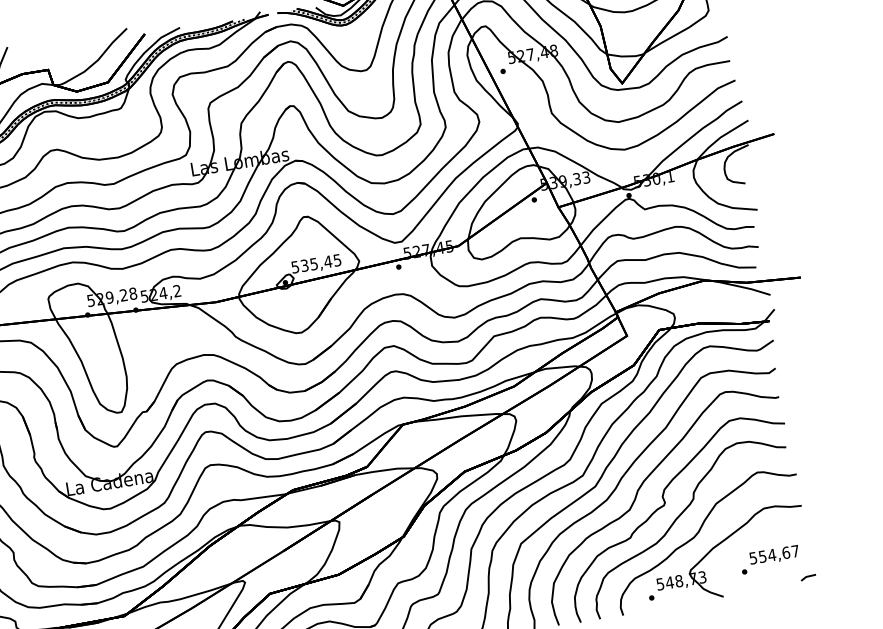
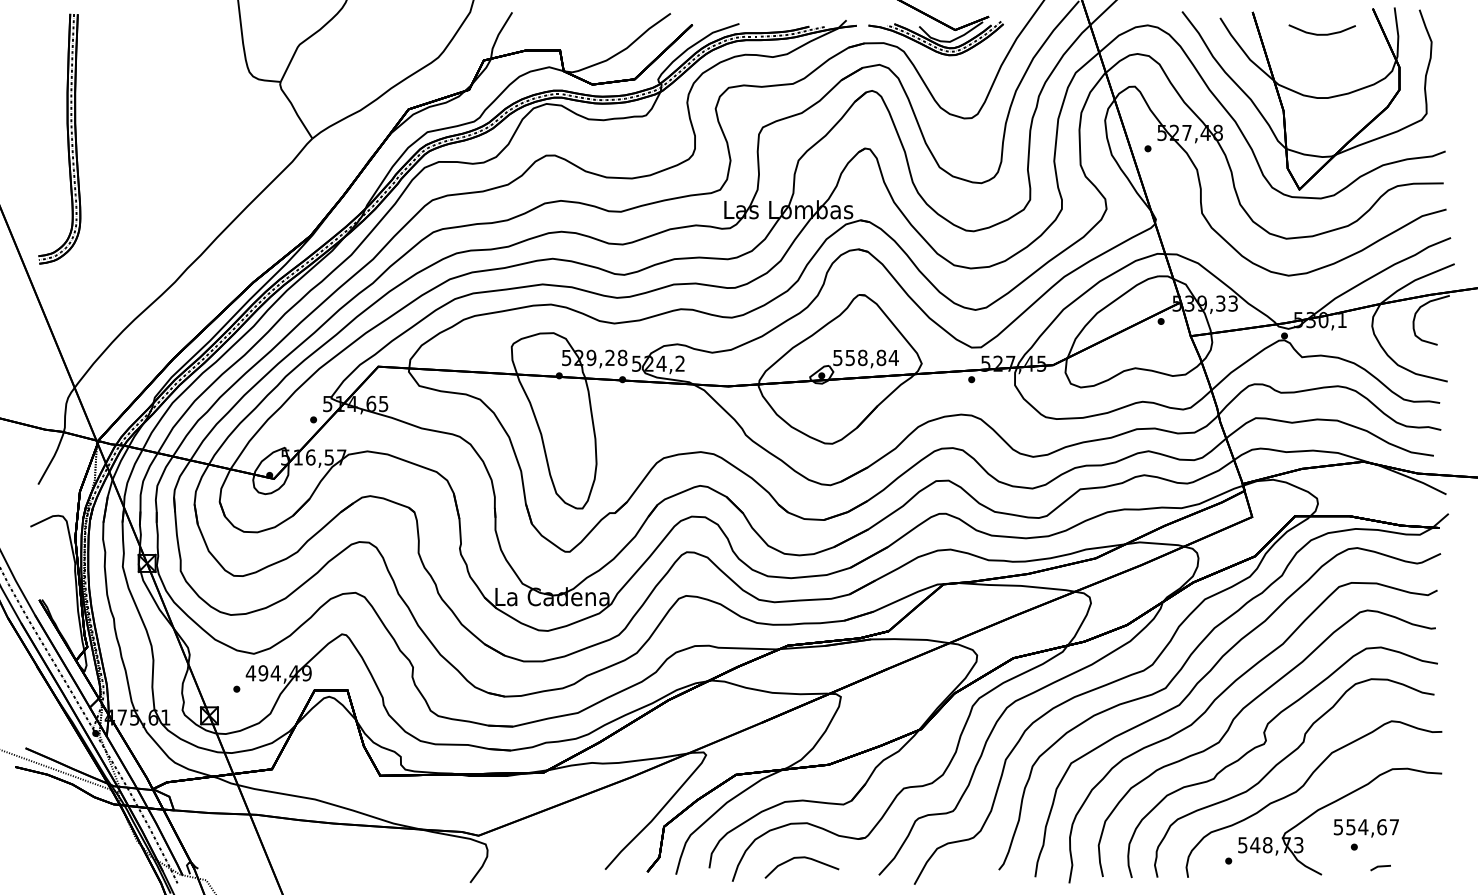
text: (321, 262) -> (872, 357), 535,45 -> 558,84
text: (773, 555) -> (1365, 828), moved
line: (808, 577) -> (1380, 867), moved

